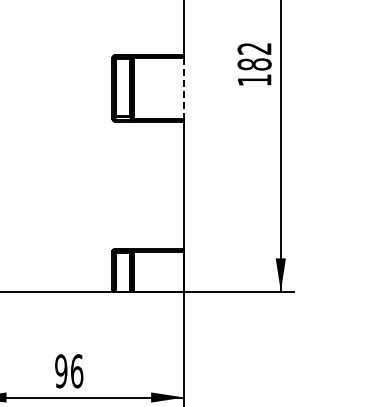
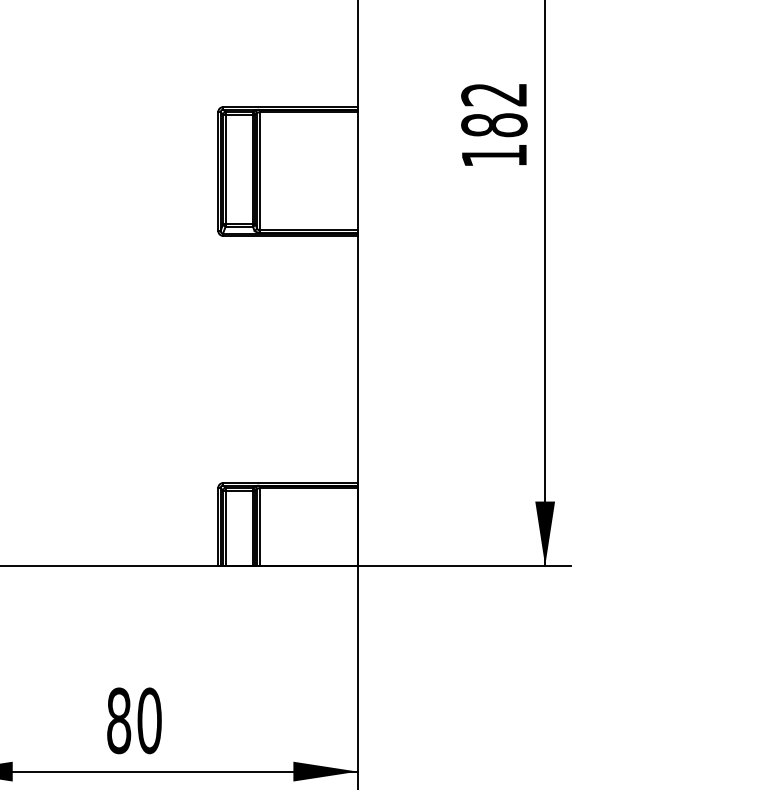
line: (184, 88) -> (358, 171), dashed -> solid
text: (69, 371) -> (134, 721), 96 -> 80

